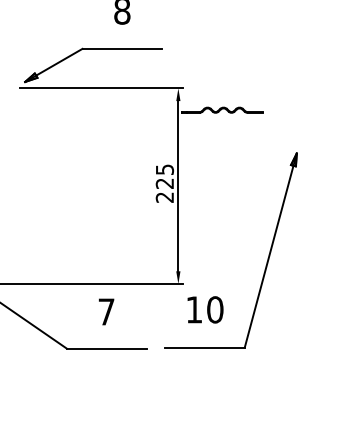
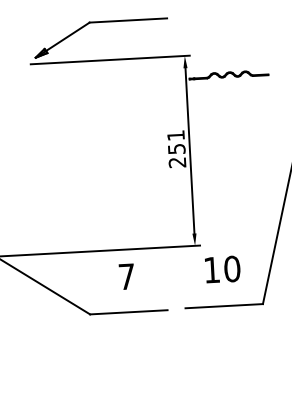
text: (164, 176) -> (175, 142), 225 -> 251

